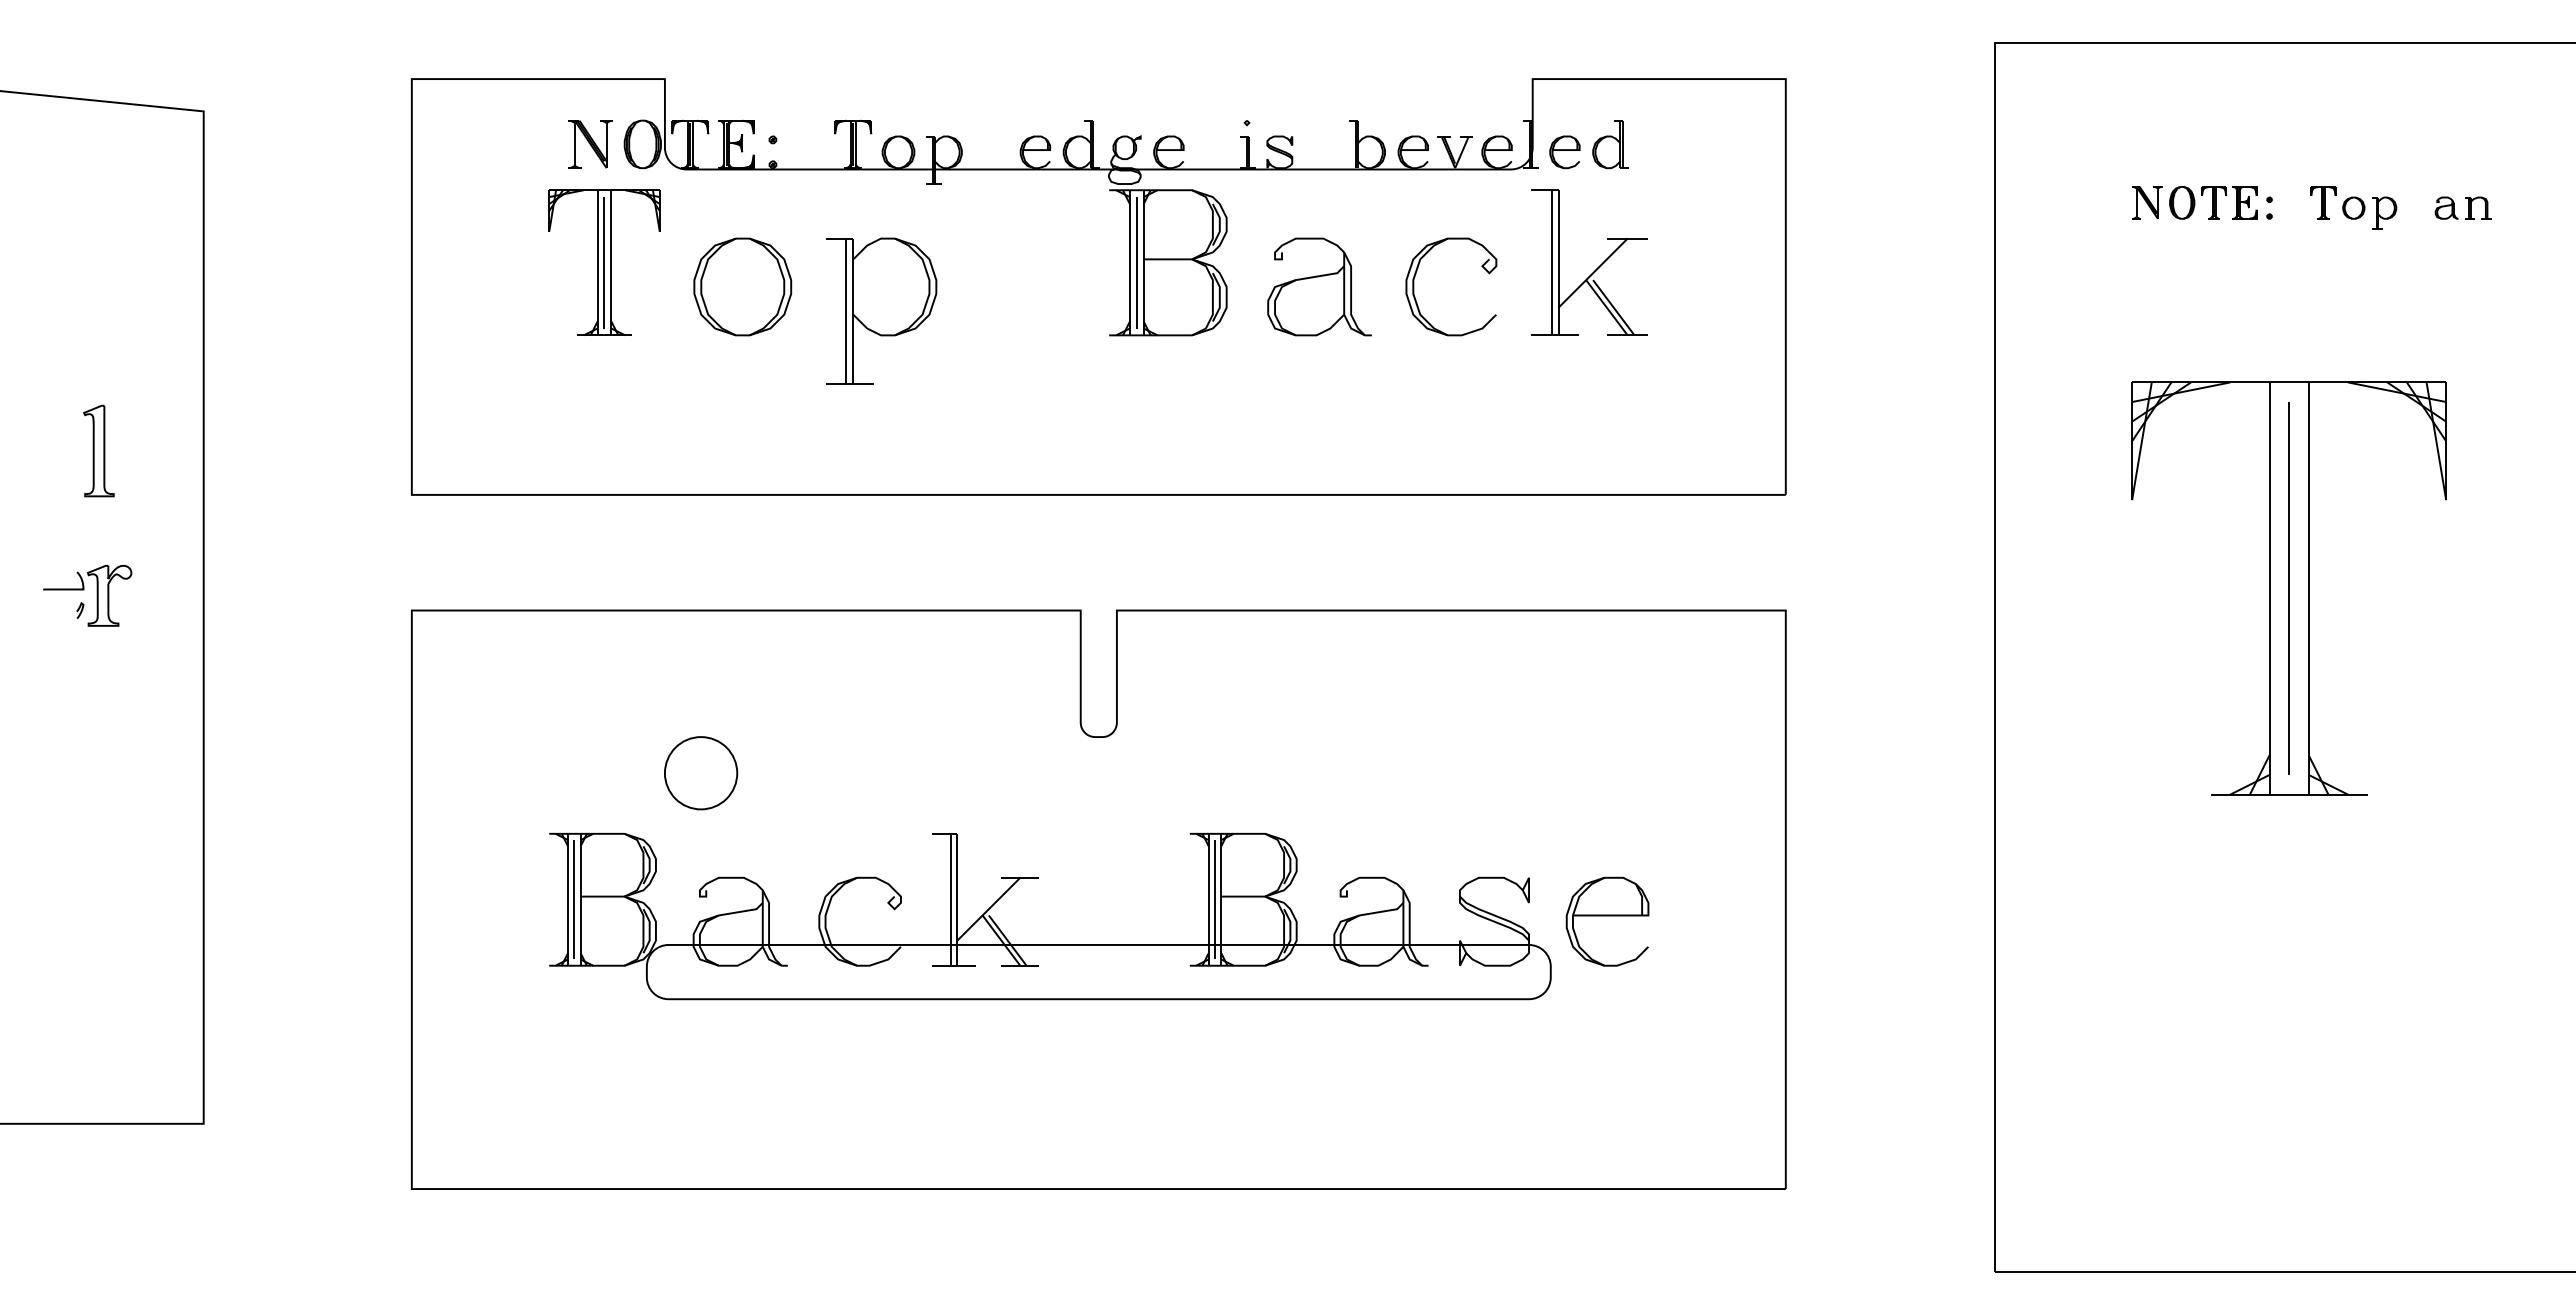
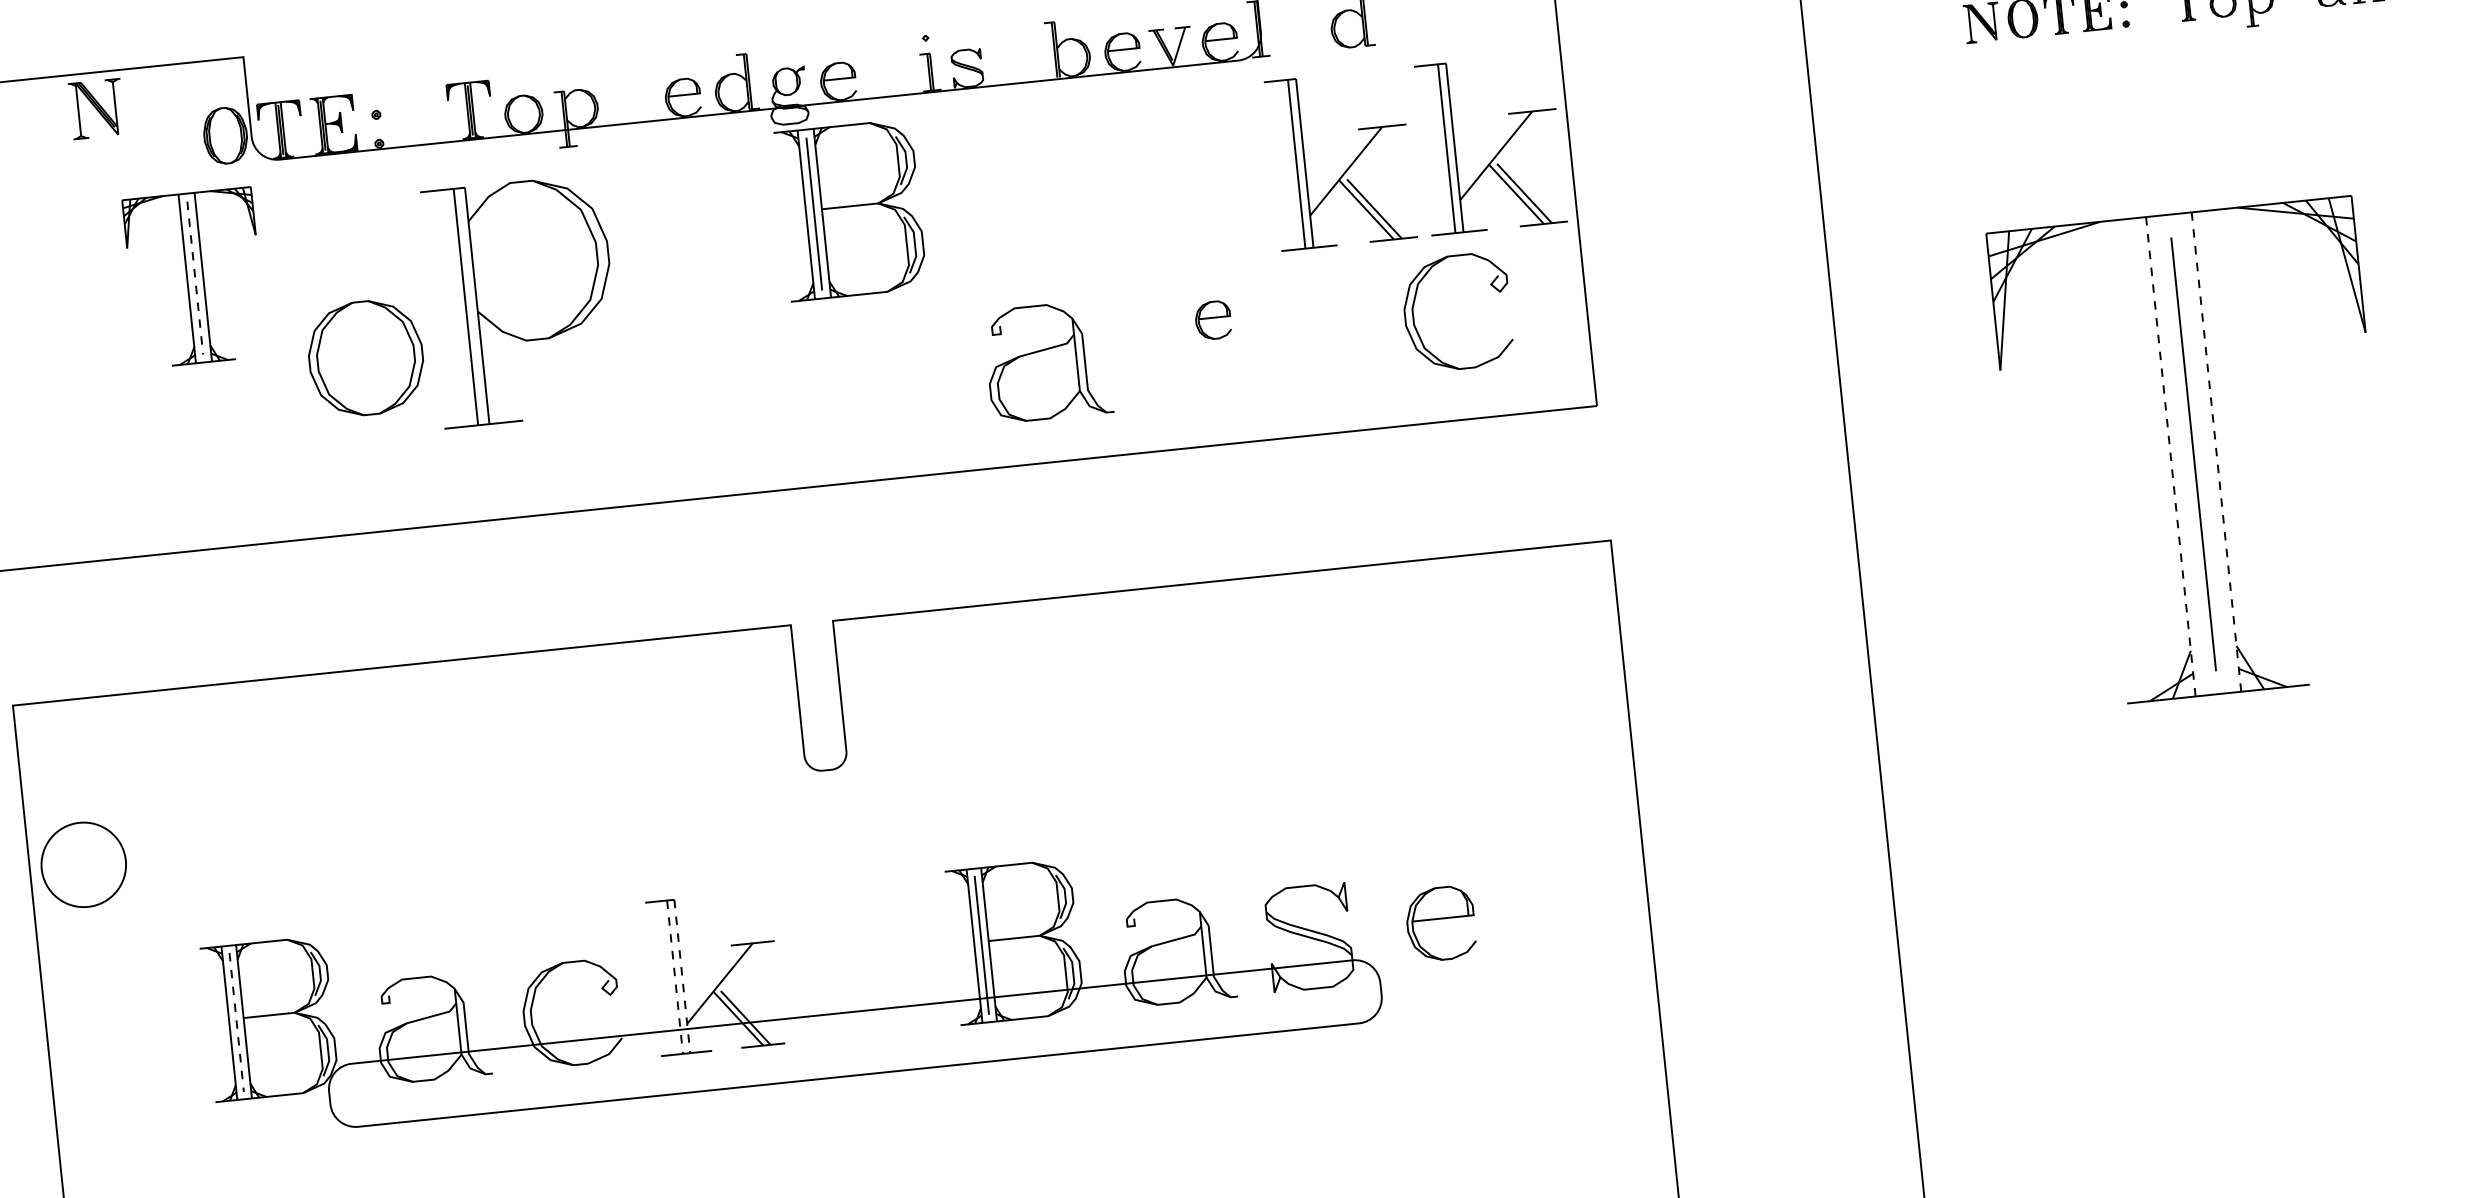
part: (590, 144) -> (96, 109), moved
part: (1564, 152) -> (1212, 320), moved
line: (604, 262) -> (195, 277), solid -> dashed
part: (1481, 266) -> (1490, 284), moved
part: (1725, 268) -> (1499, 149), added
part: (742, 286) -> (365, 357), moved
part: (1319, 286) -> (1047, 361), moved
part: (881, 310) -> (523, 300), size x1.4
line: (2269, 589) -> (2170, 457), solid -> dashed
line: (2308, 589) -> (2216, 453), solid -> dashed
part: (701, 773) -> (84, 865), moved
line: (574, 899) -> (236, 1022), solid -> dashed
line: (951, 899) -> (675, 976), solid -> dashed
line: (957, 899) -> (682, 976), solid -> dashed
part: (1607, 921) -> (1440, 923), size x0.7

